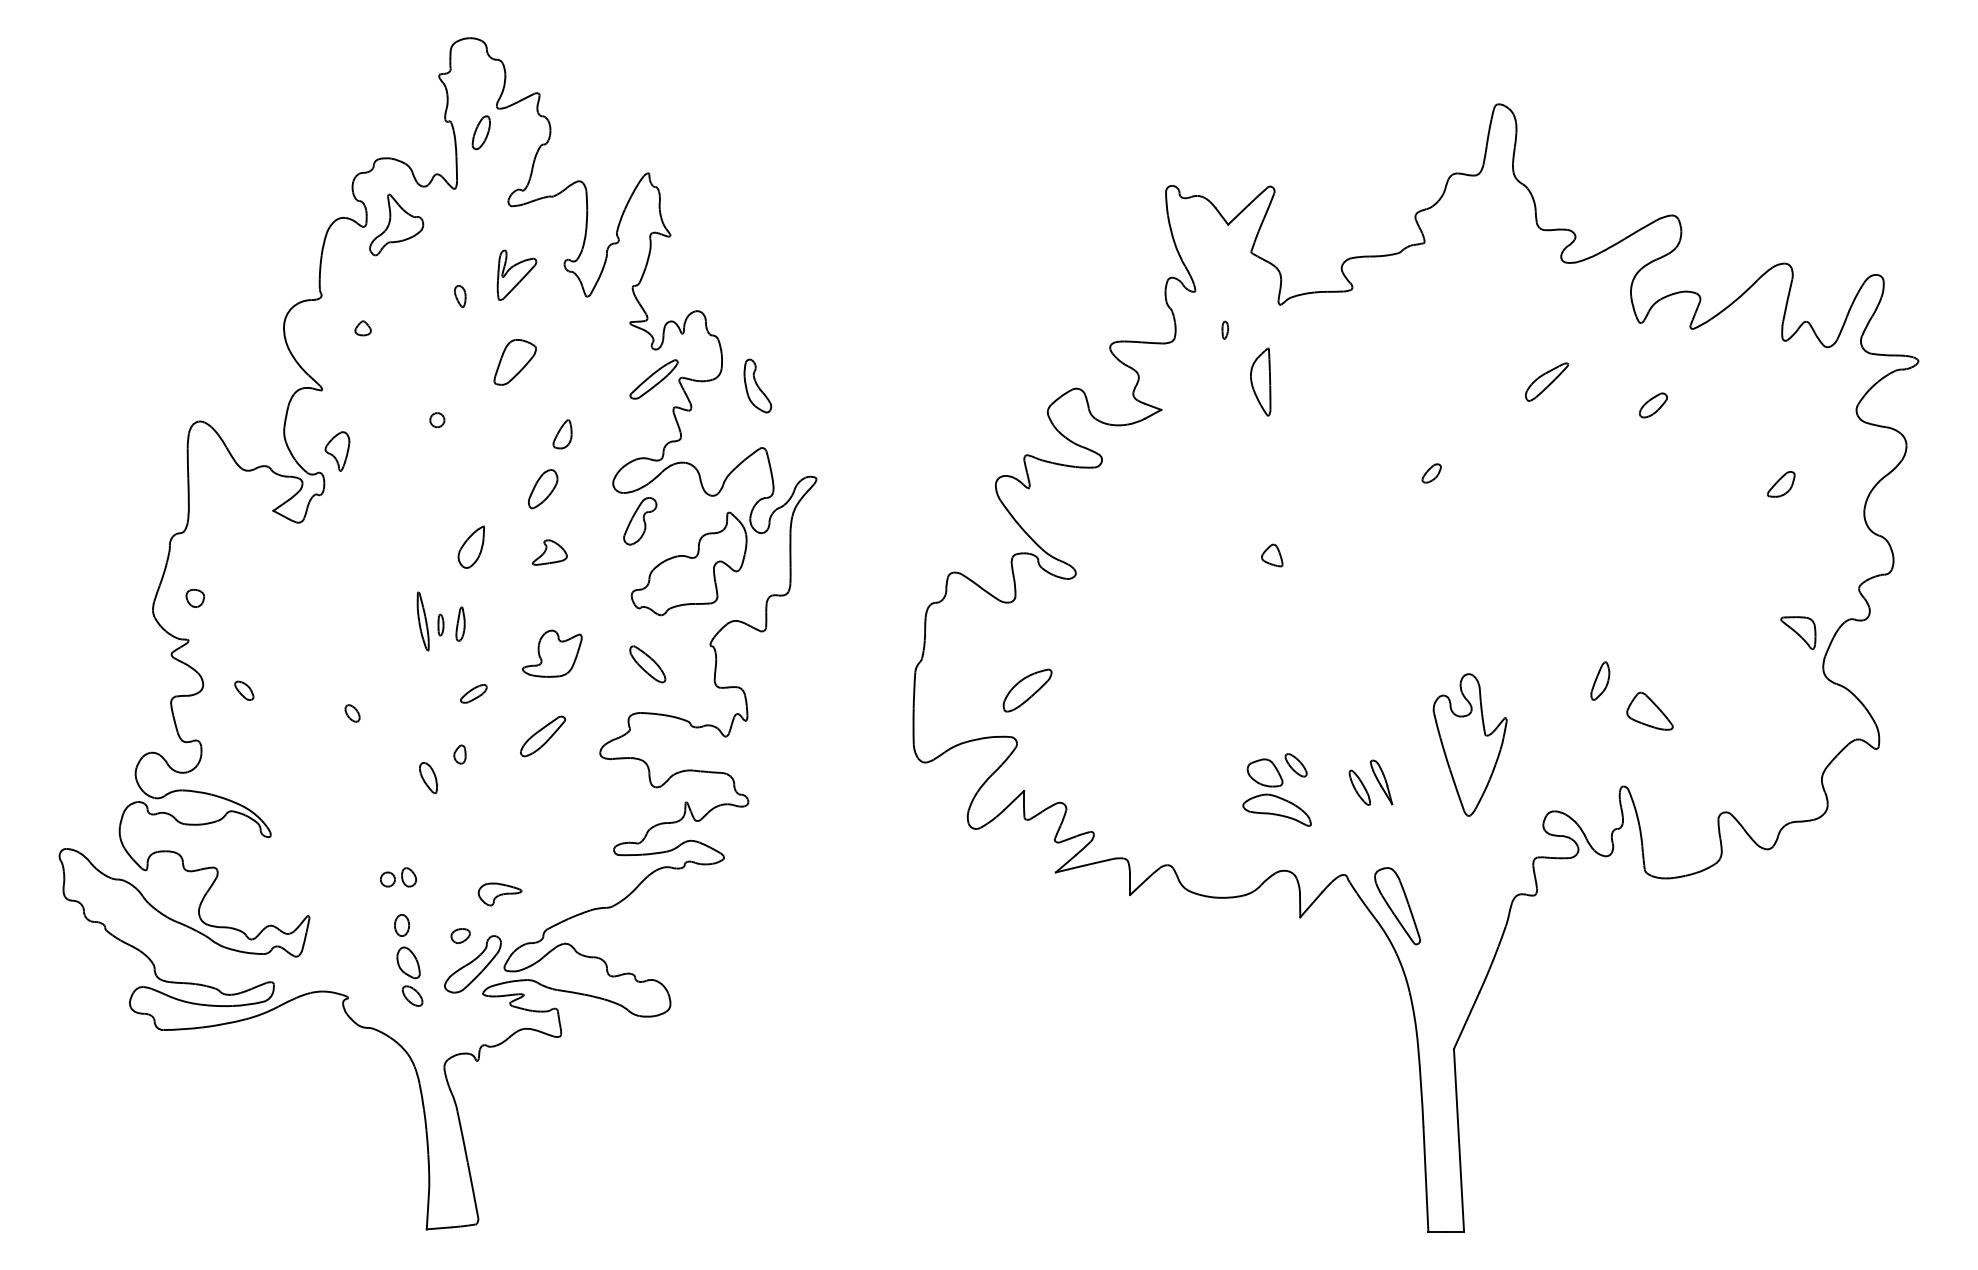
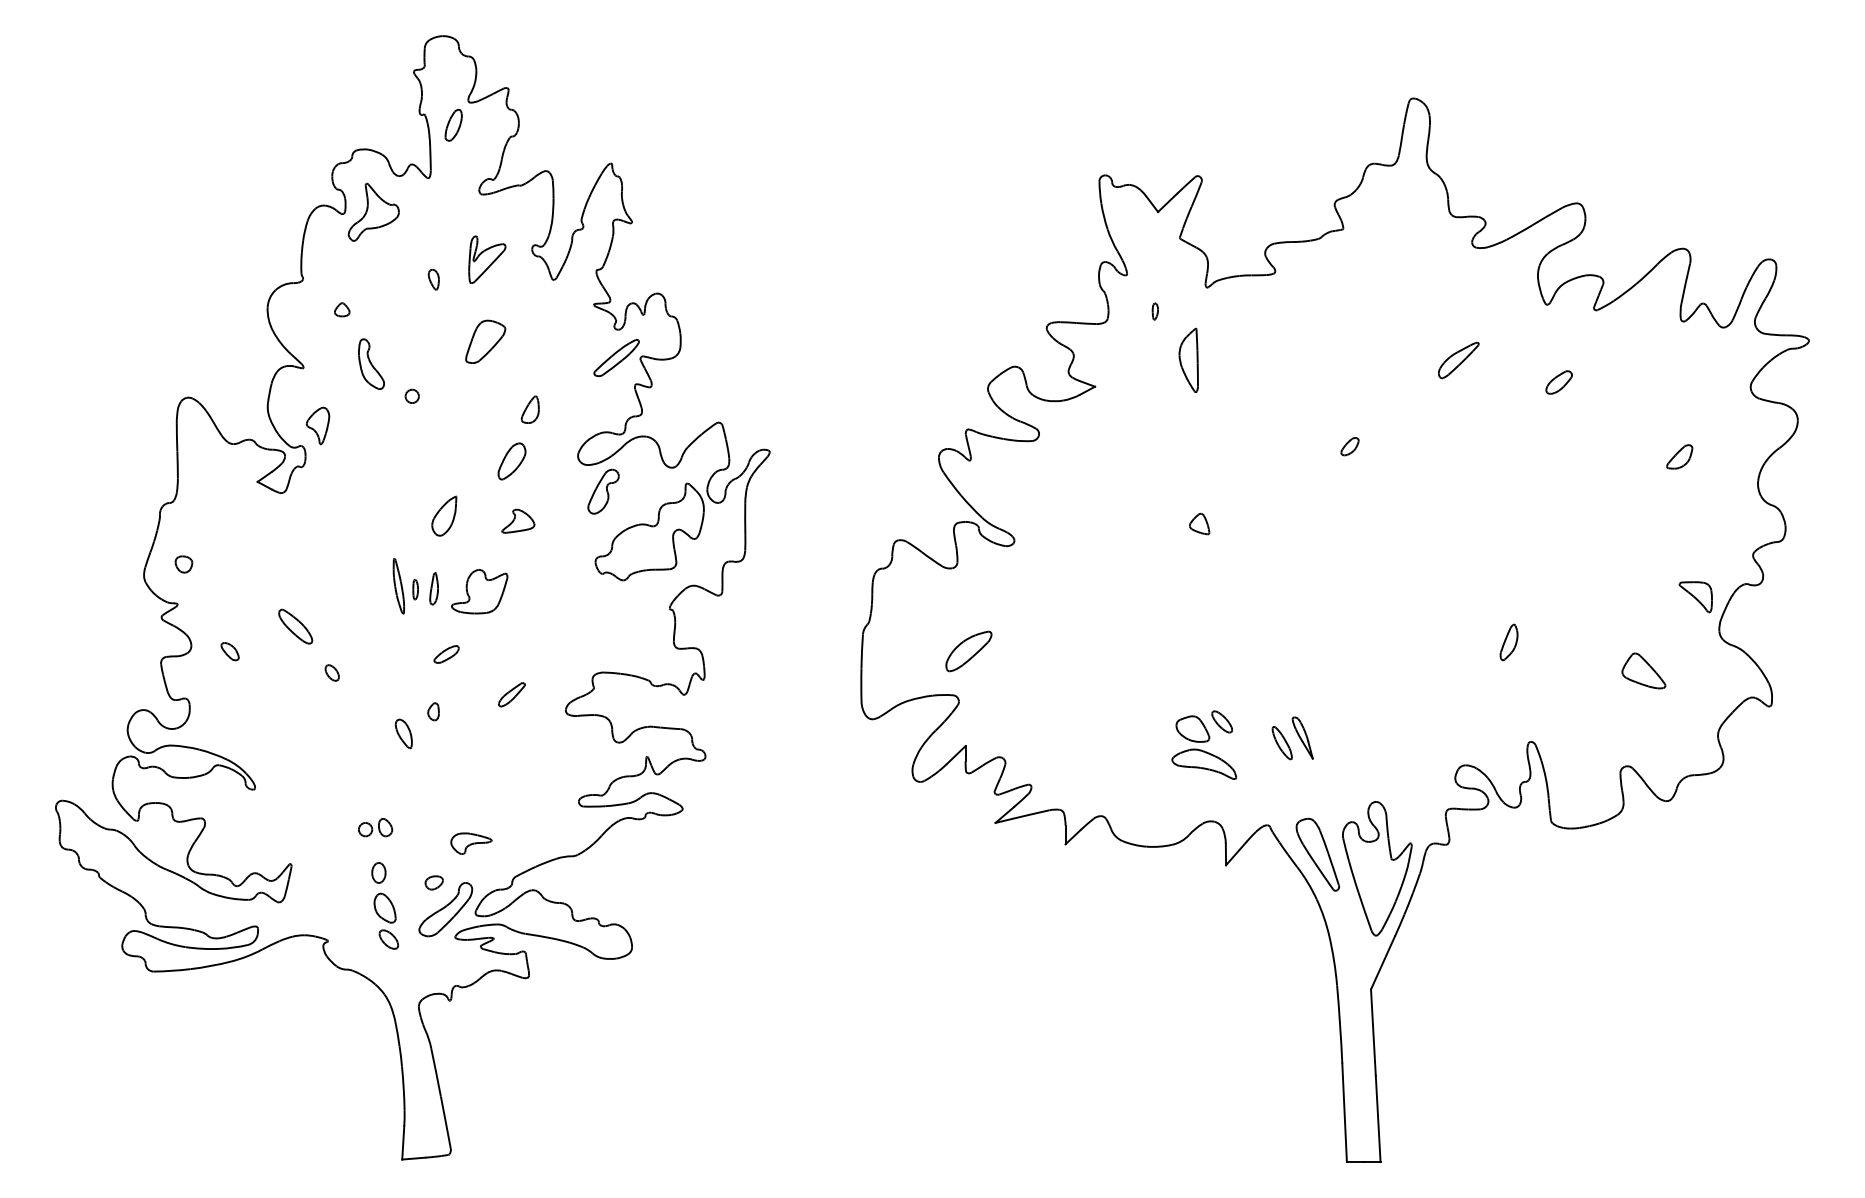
part: (757, 385) -> (371, 363), moved
part: (552, 653) -> (479, 591), moved
part: (647, 664) -> (295, 626), moved
part: (1649, 710) -> (1643, 670), moved
part: (542, 736) -> (511, 694), size x0.62
part: (1470, 744) -> (1377, 868), moved

